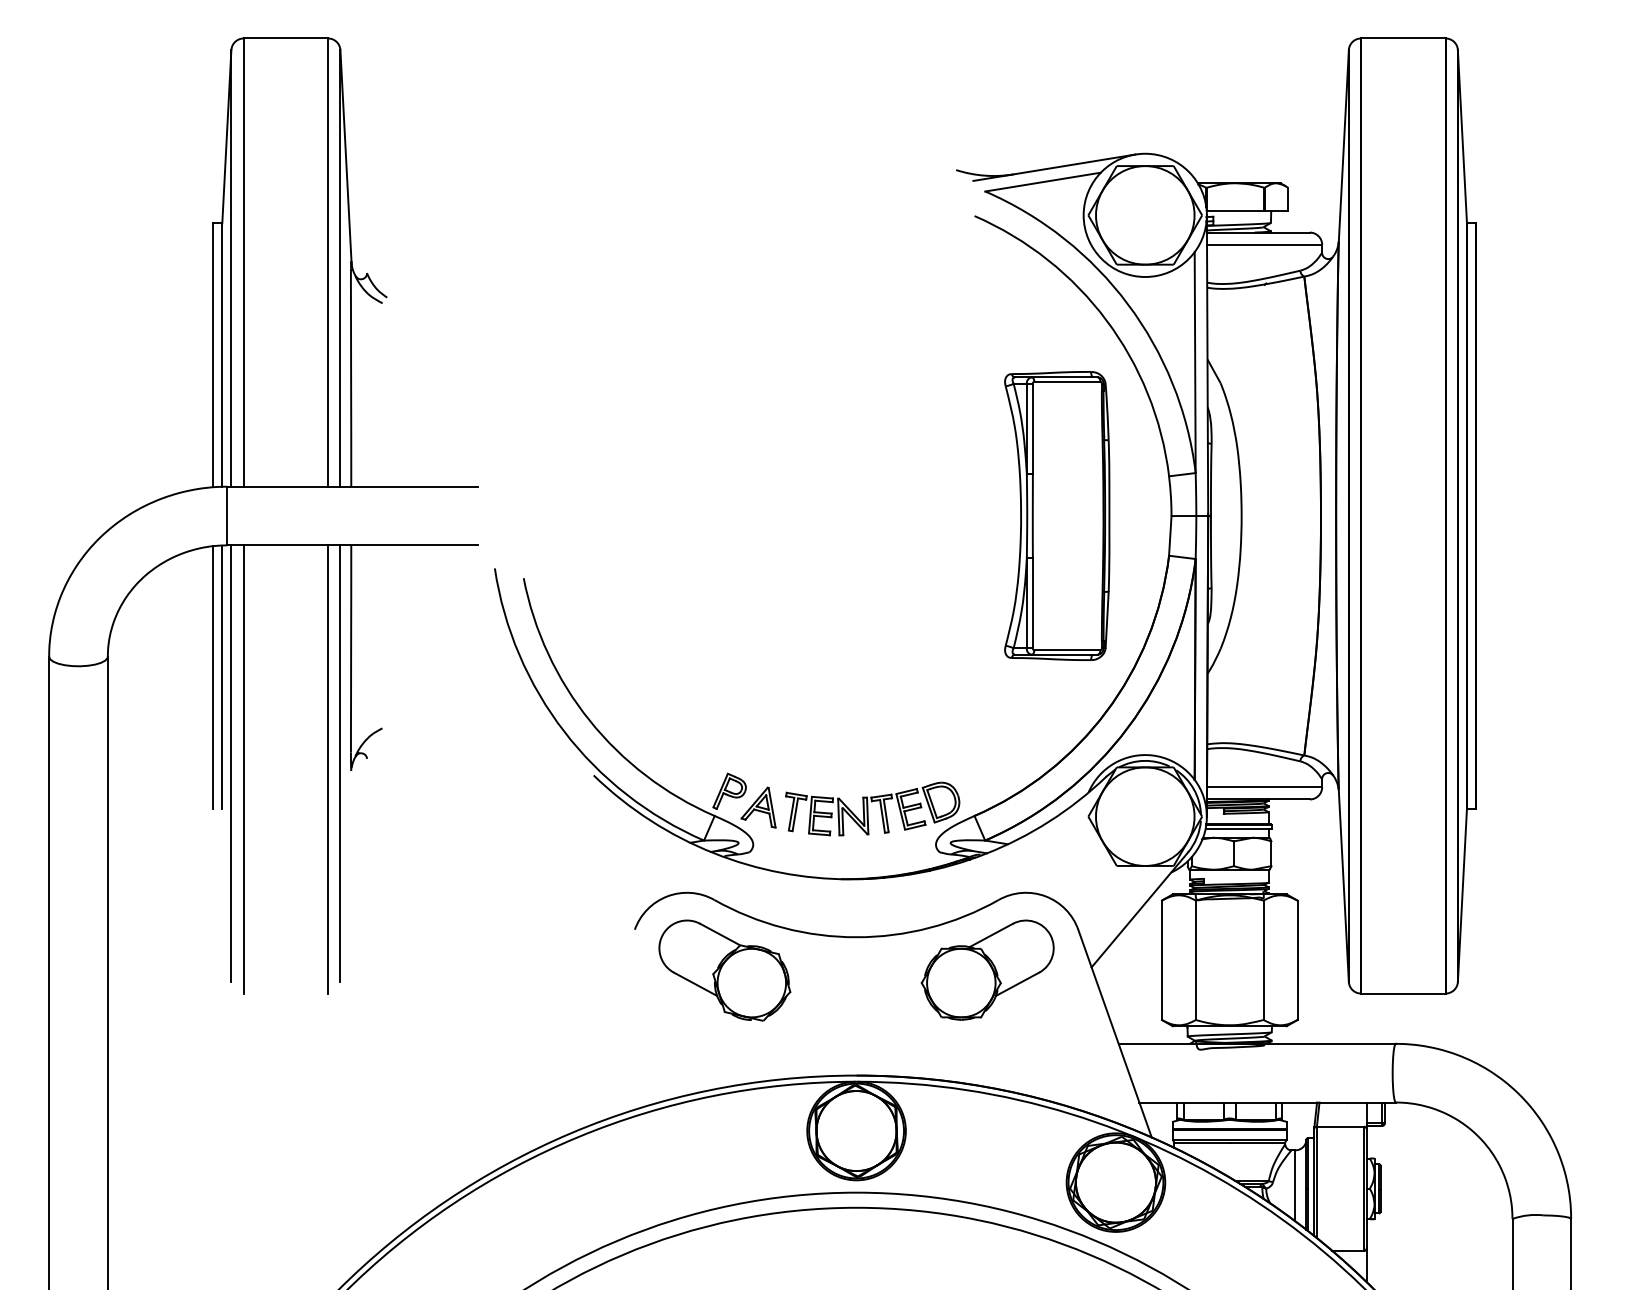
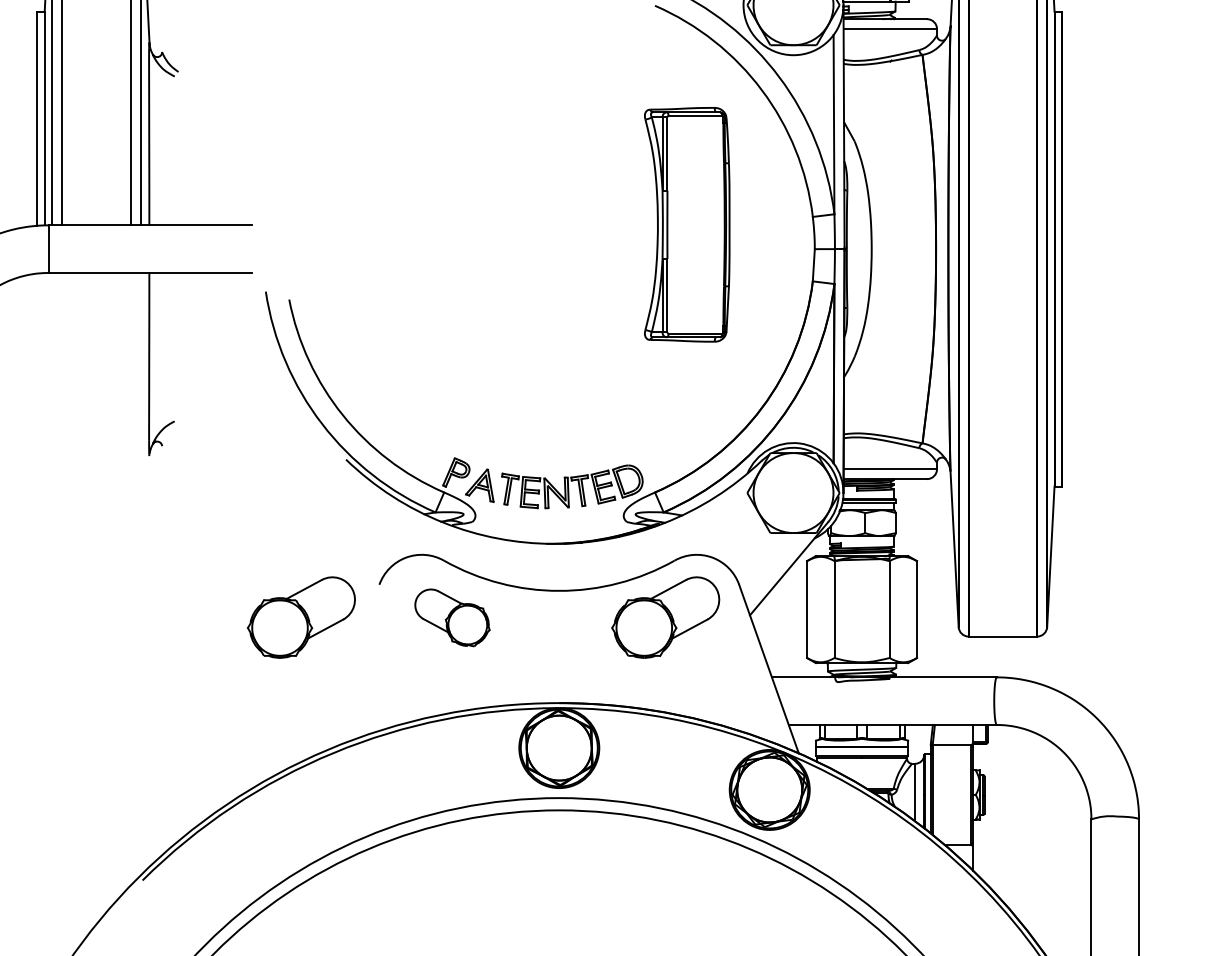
part: (1057, 515) -> (687, 224), moved
line: (222, 676) -> (44, 379), removed
line: (213, 677) -> (37, 380), removed
line: (231, 763) -> (52, 449), removed
line: (340, 763) -> (140, 449), removed
line: (243, 769) -> (61, 454), removed
line: (328, 769) -> (130, 454), removed
part: (538, 969) -> (301, 617), added
part: (724, 970) -> (452, 617), size x0.7

